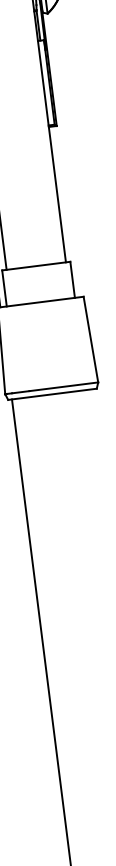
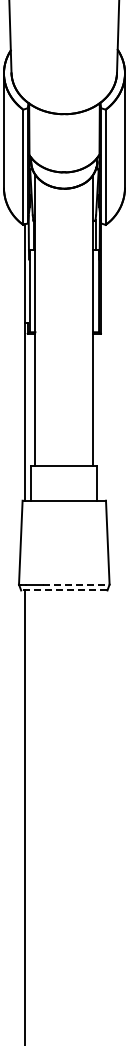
line: (64, 386) -> (76, 584), solid -> dashed
line: (51, 394) -> (63, 590), solid -> dashed

